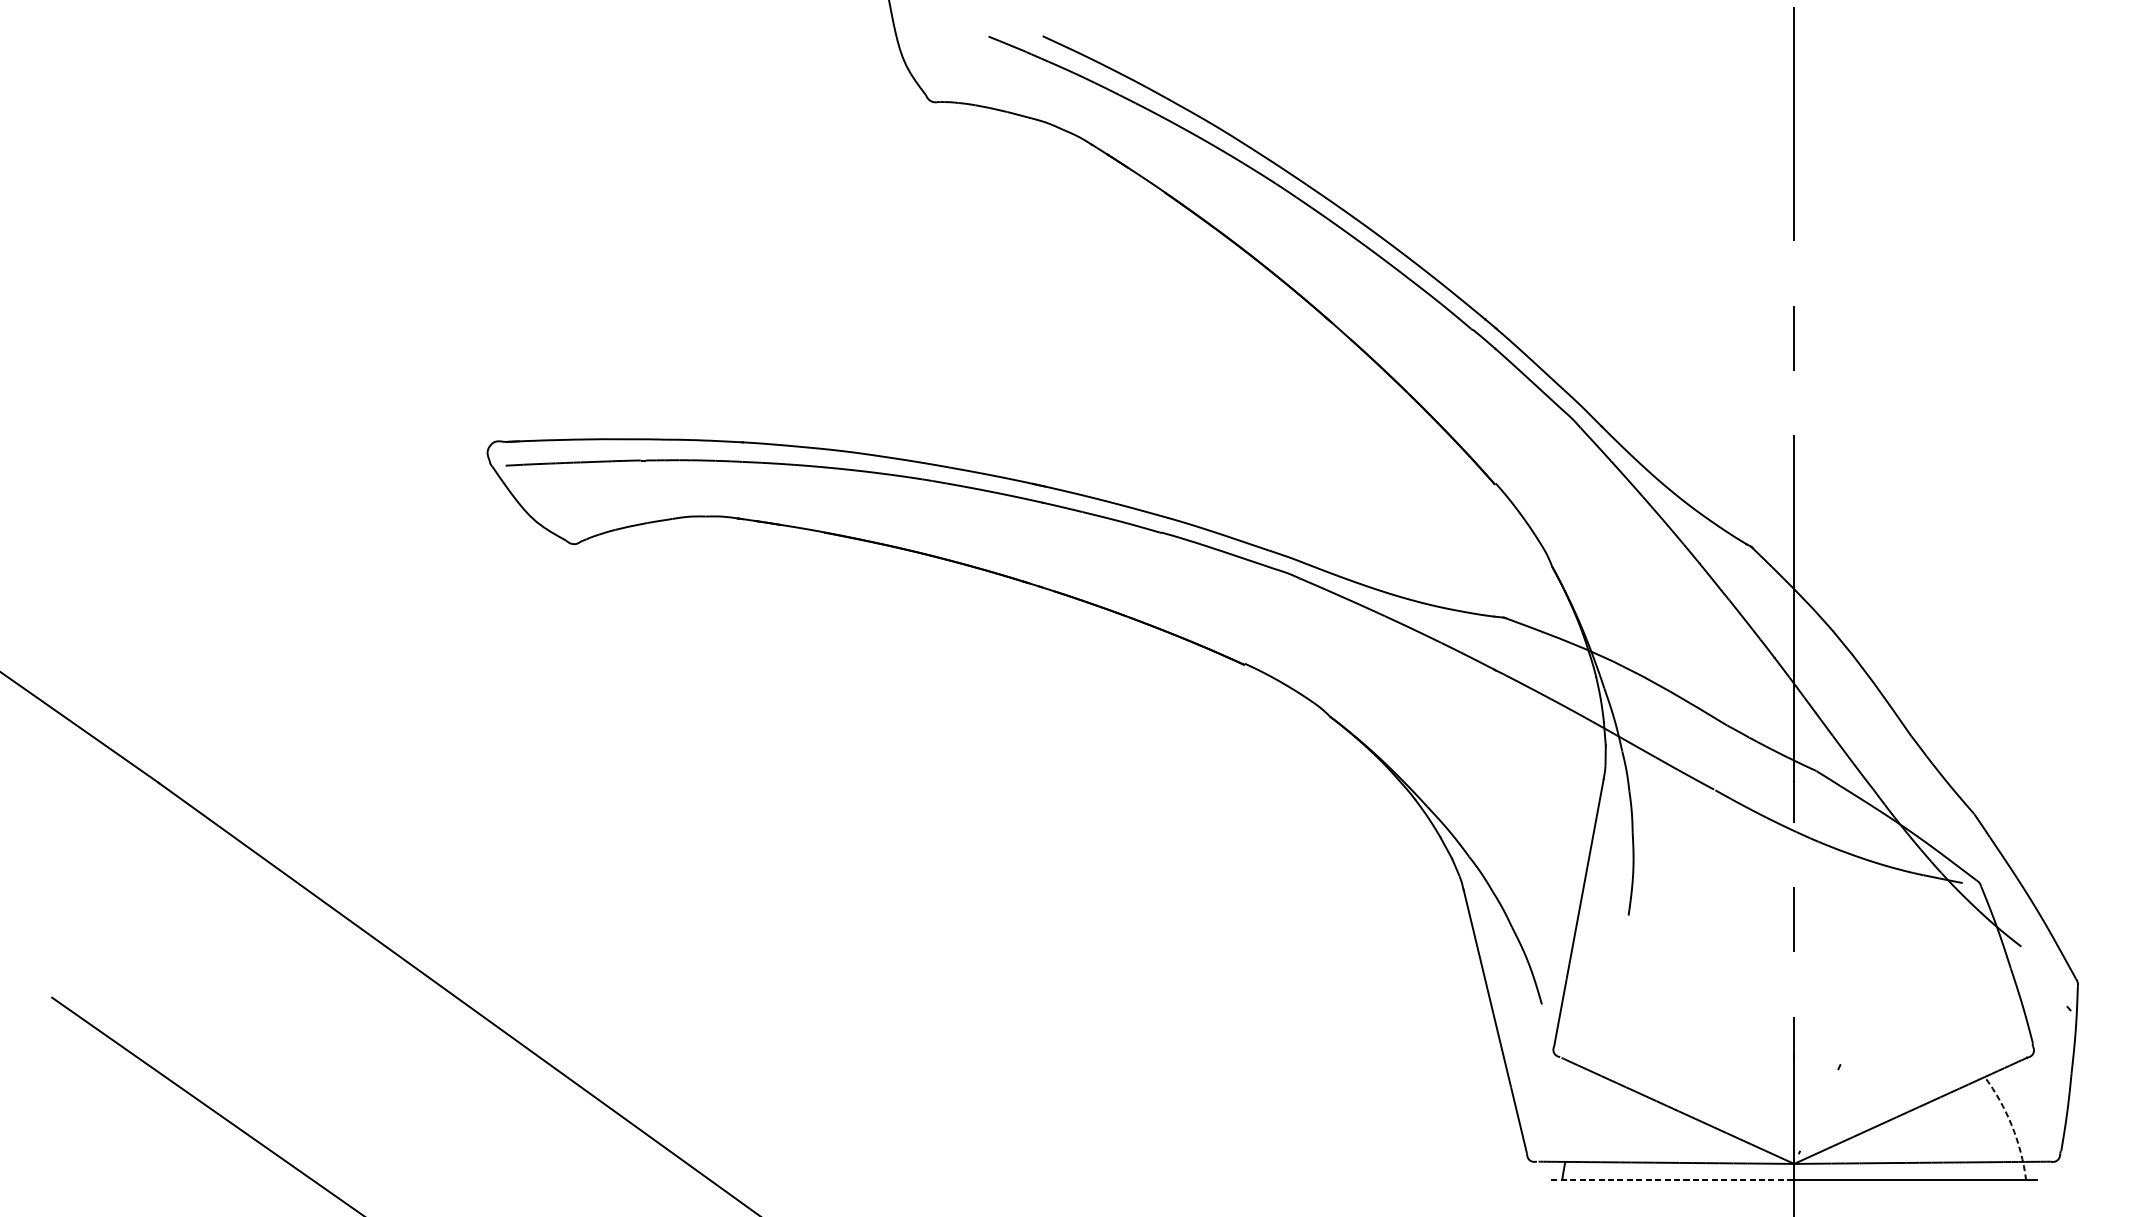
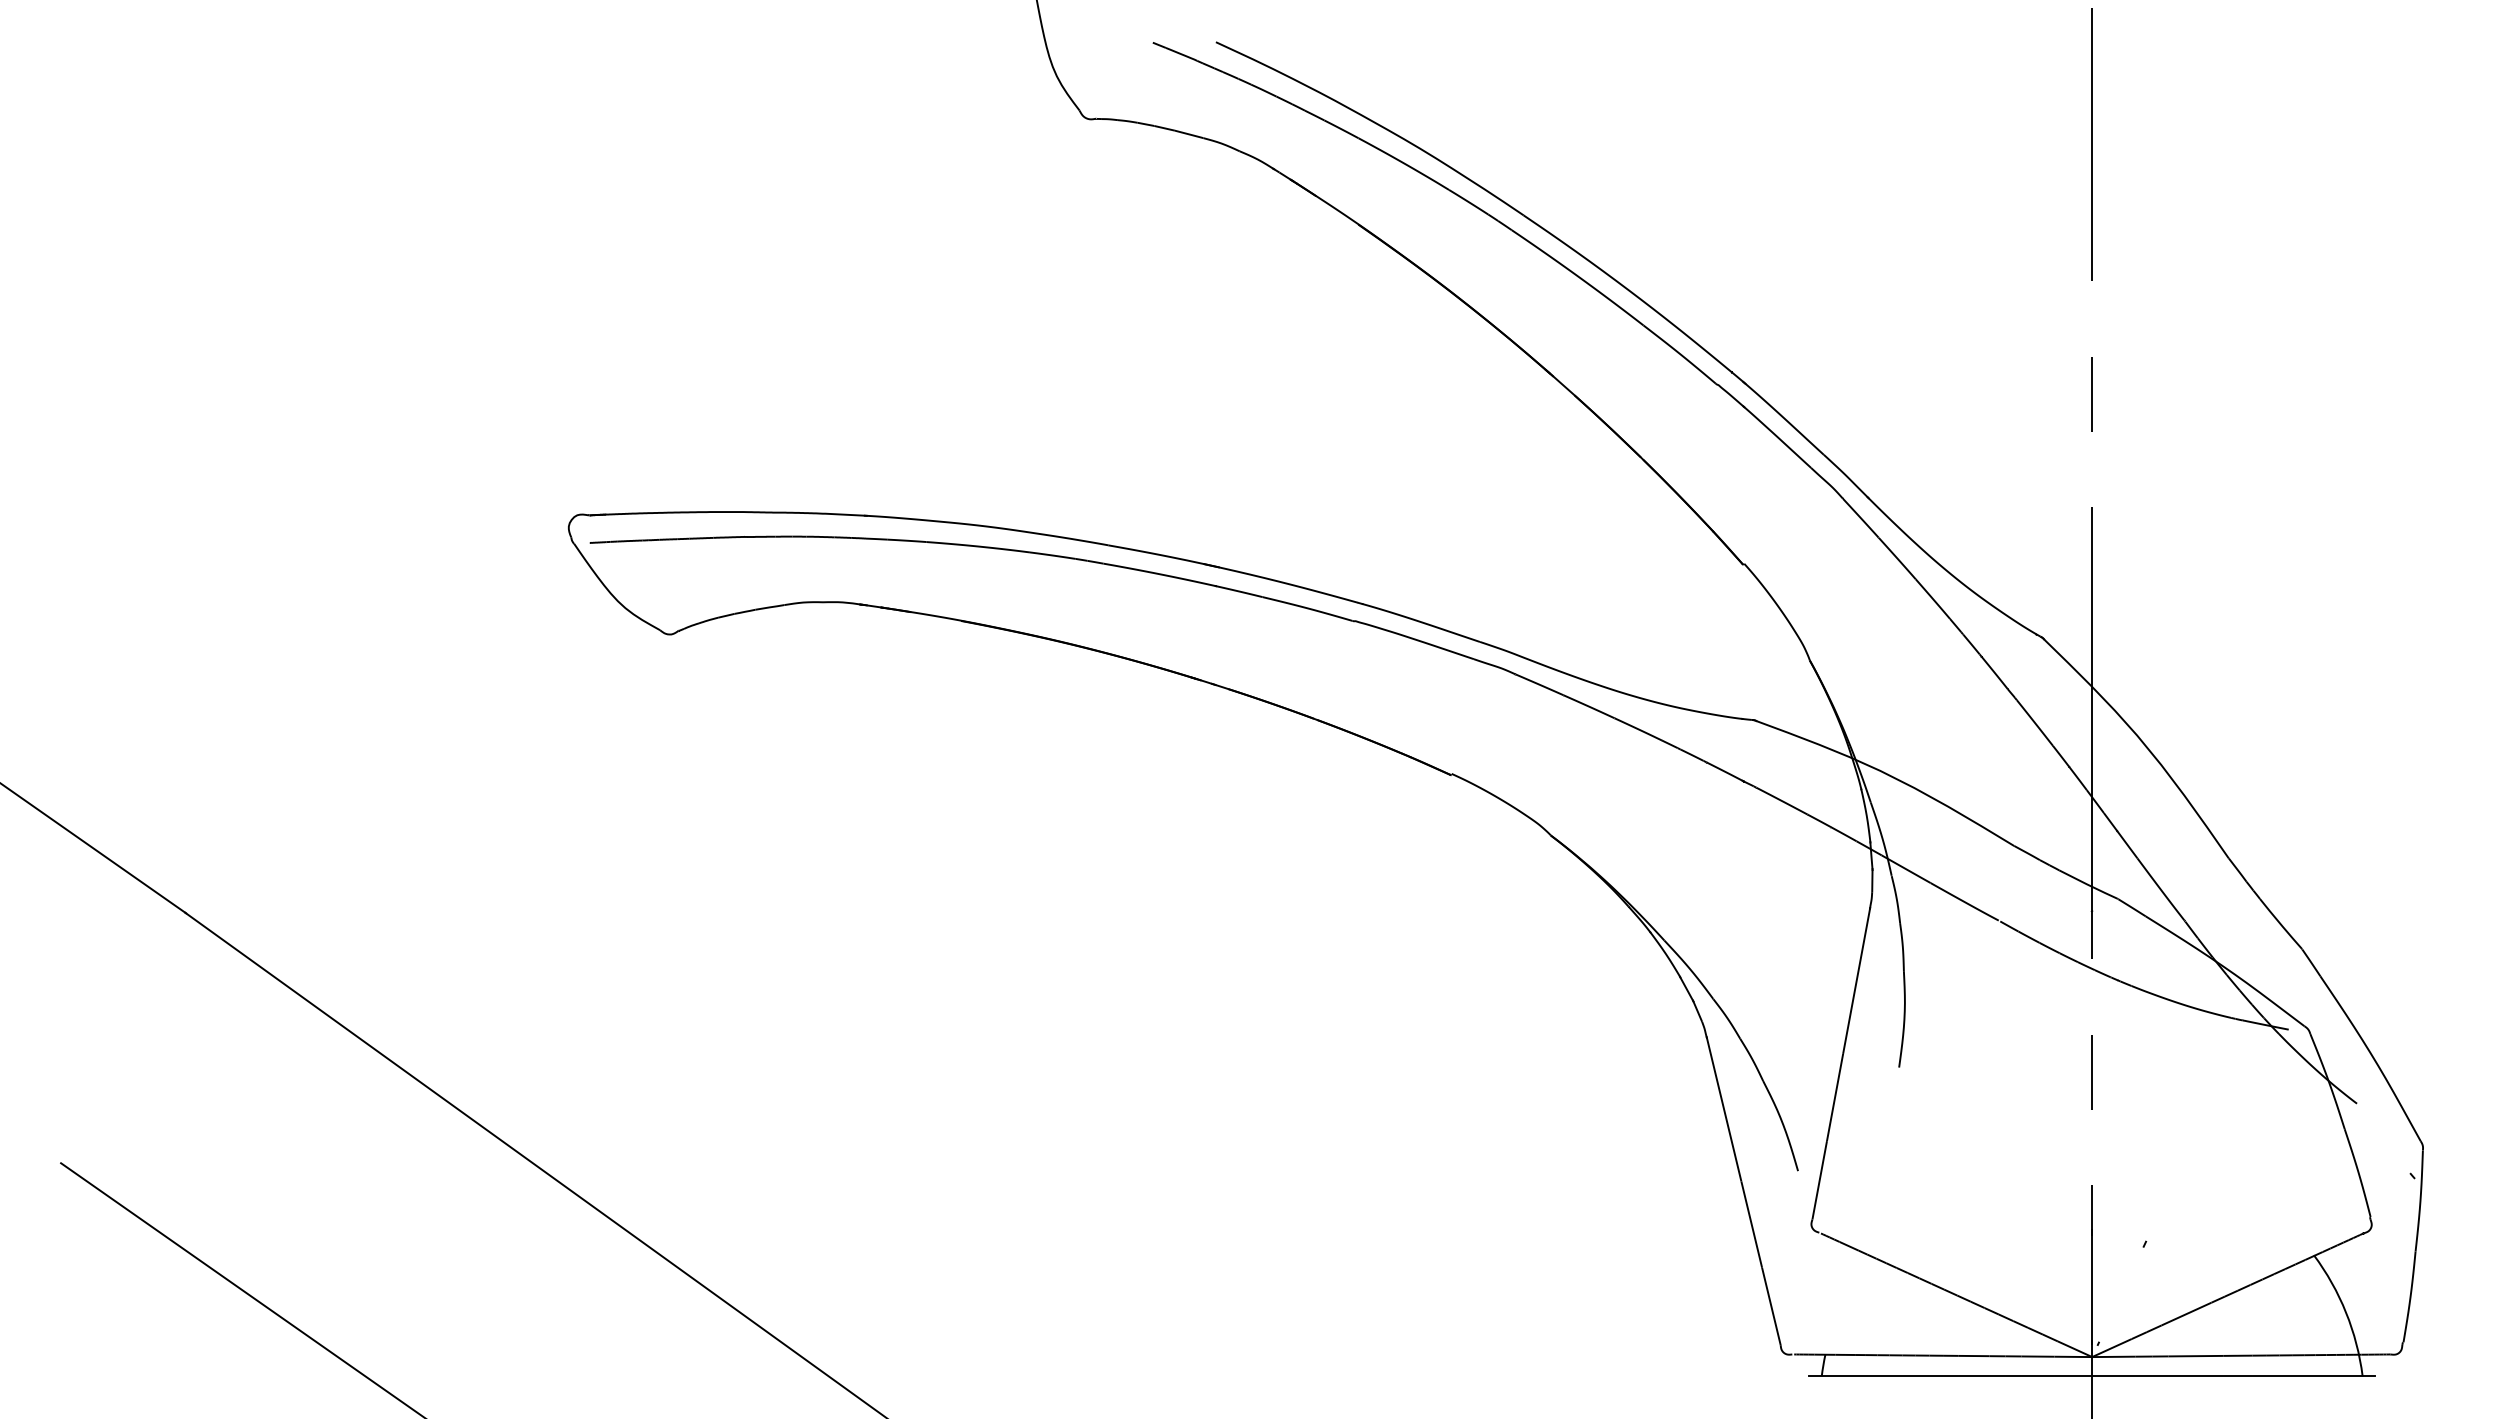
arc: (2012, 1125) -> (2346, 1312), dashed -> solid
line: (1672, 1180) -> (1950, 1376), dashed -> solid

